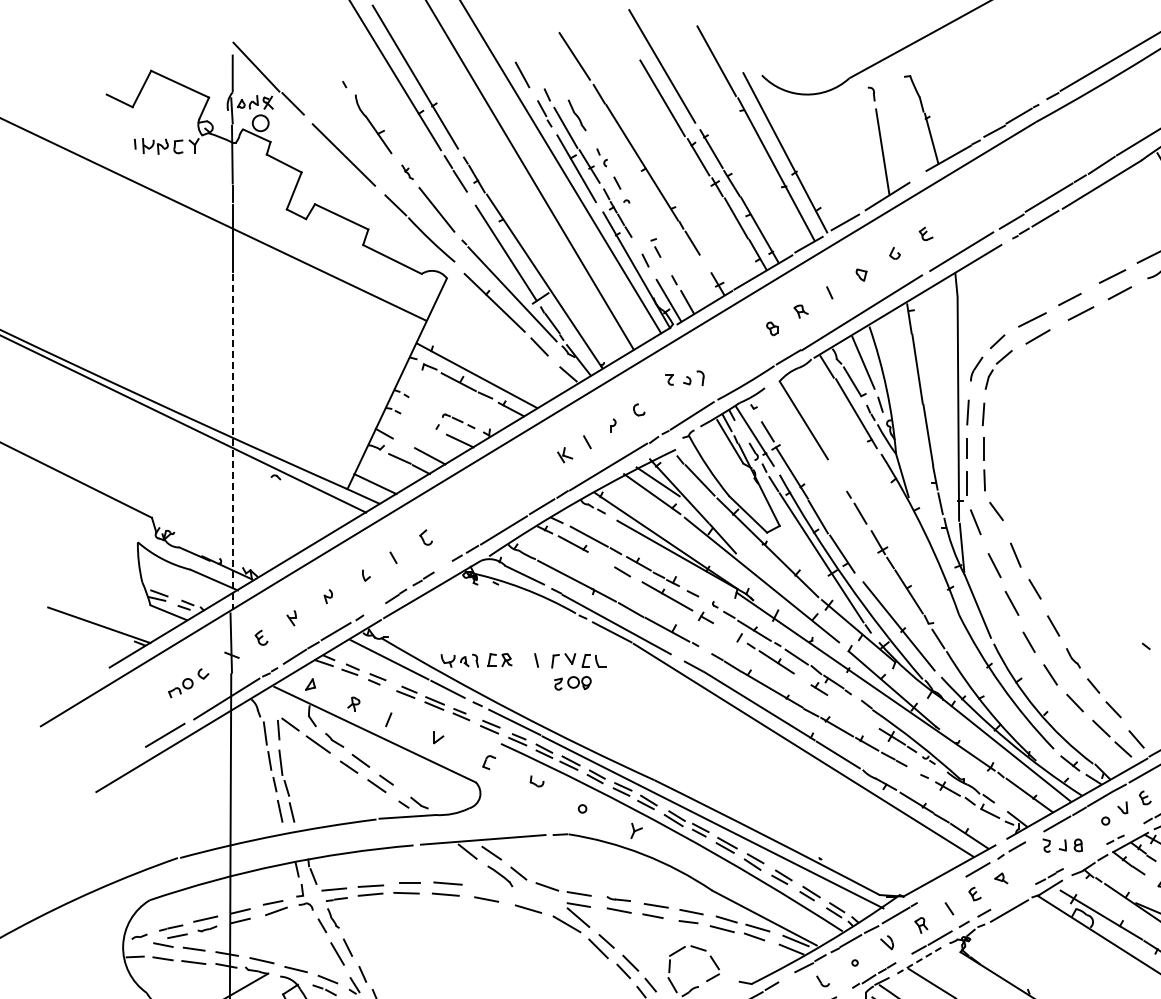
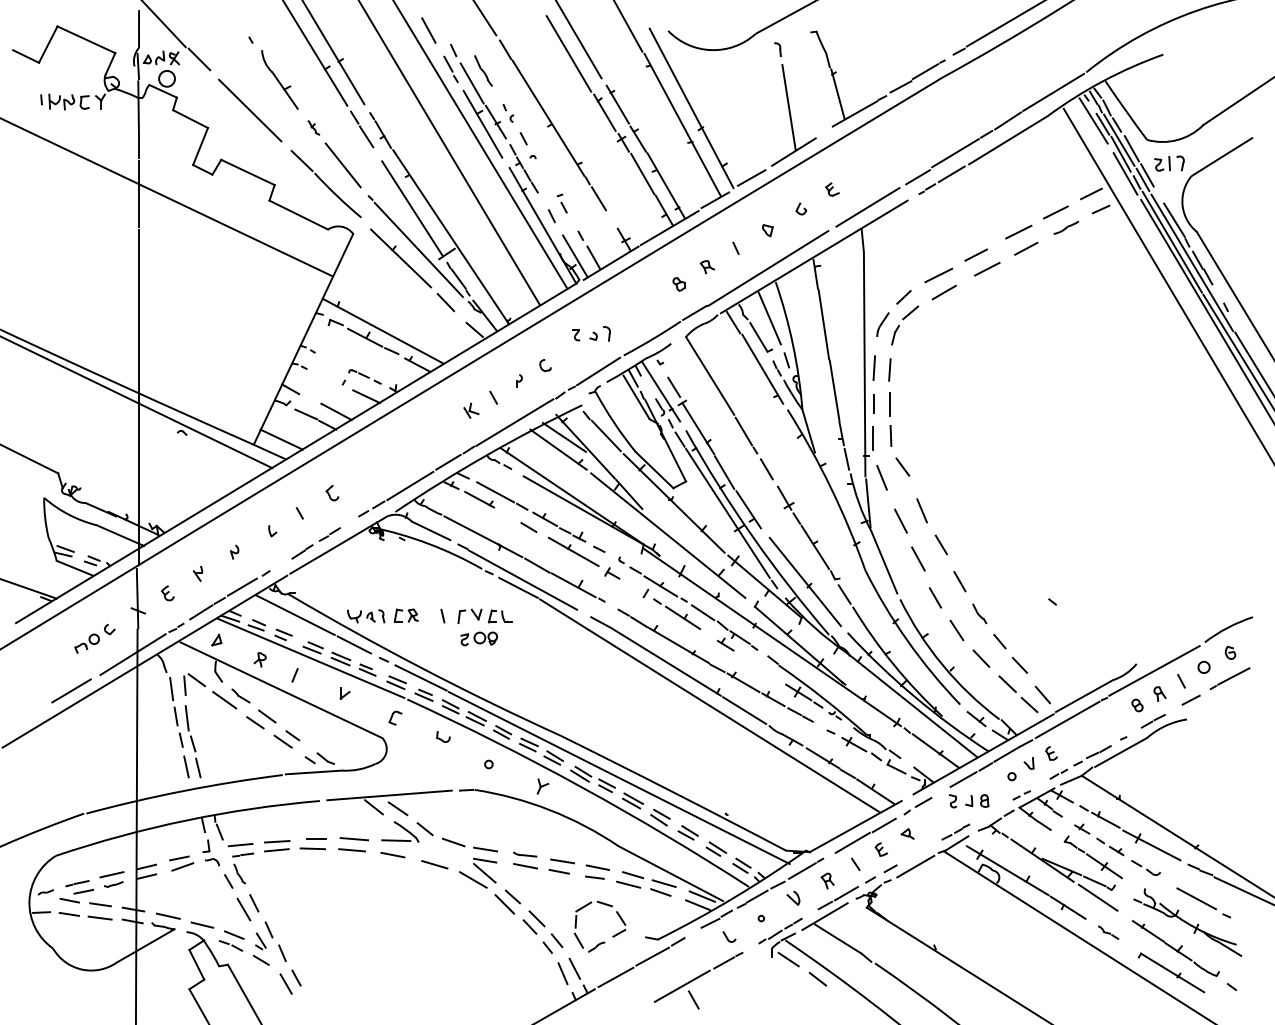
line: (233, 441) -> (139, 397), dashed -> solid
line: (837, 475) -> (743, 431), added
line: (404, 701) -> (310, 657), added
line: (490, 884) -> (396, 840), added
line: (946, 886) -> (852, 842), added
line: (918, 960) -> (824, 916), dashed -> solid

